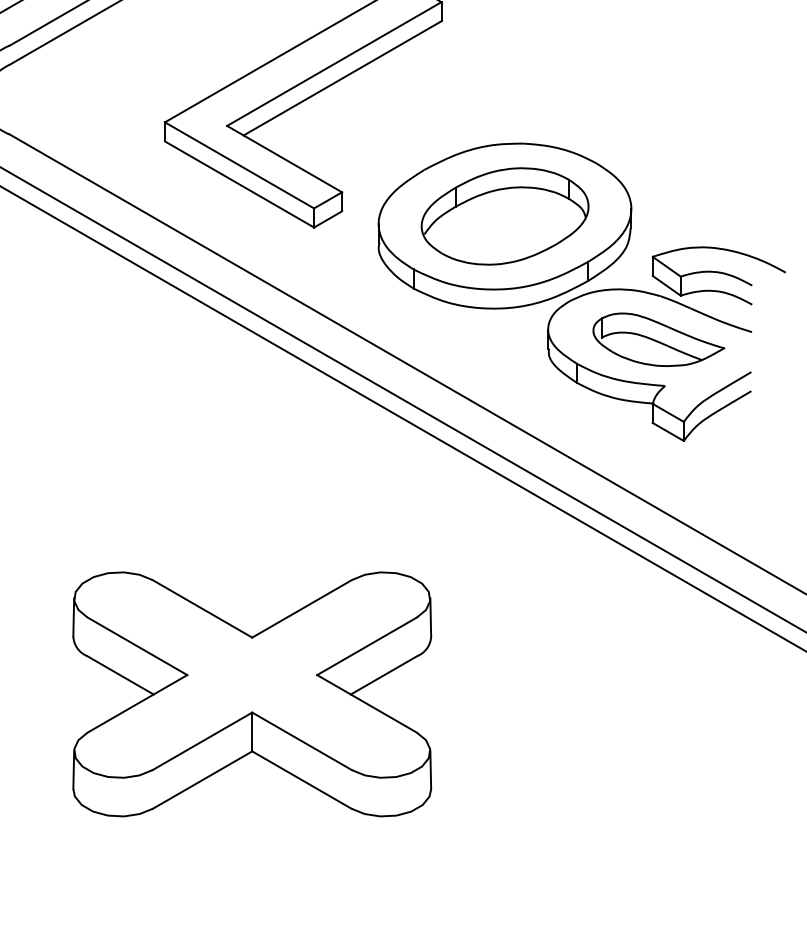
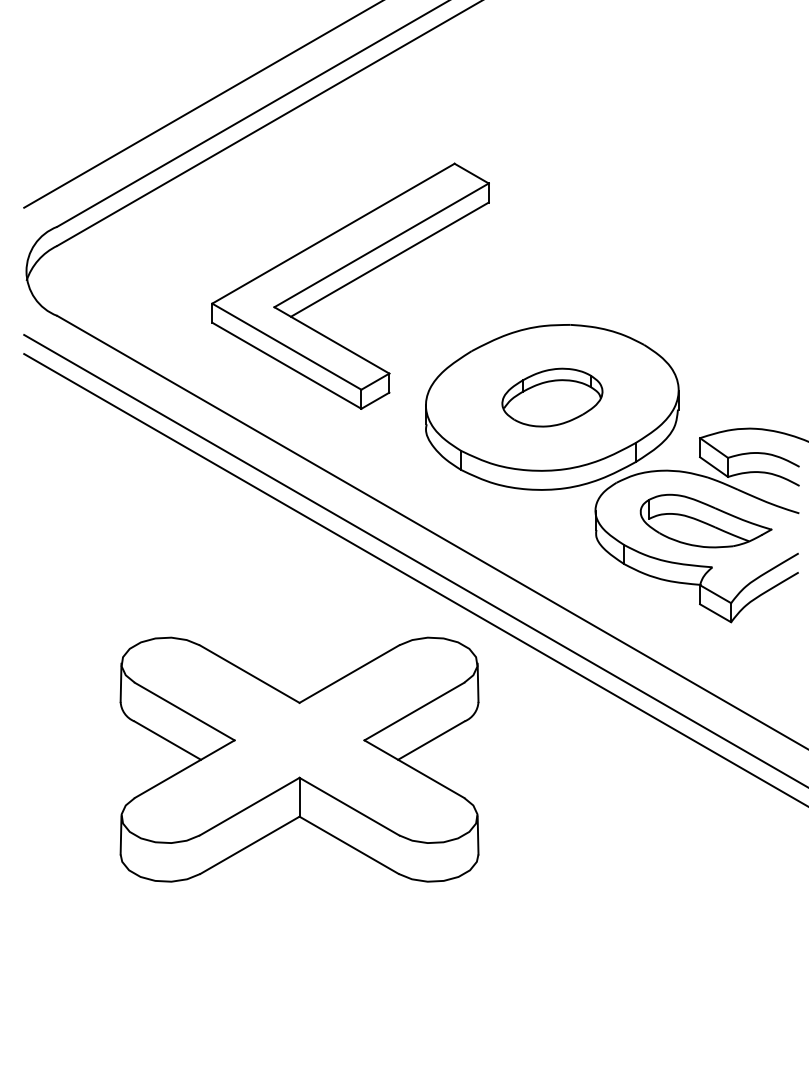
part: (505, 216) -> (552, 397), size x0.6
part: (252, 694) -> (299, 759), moved

